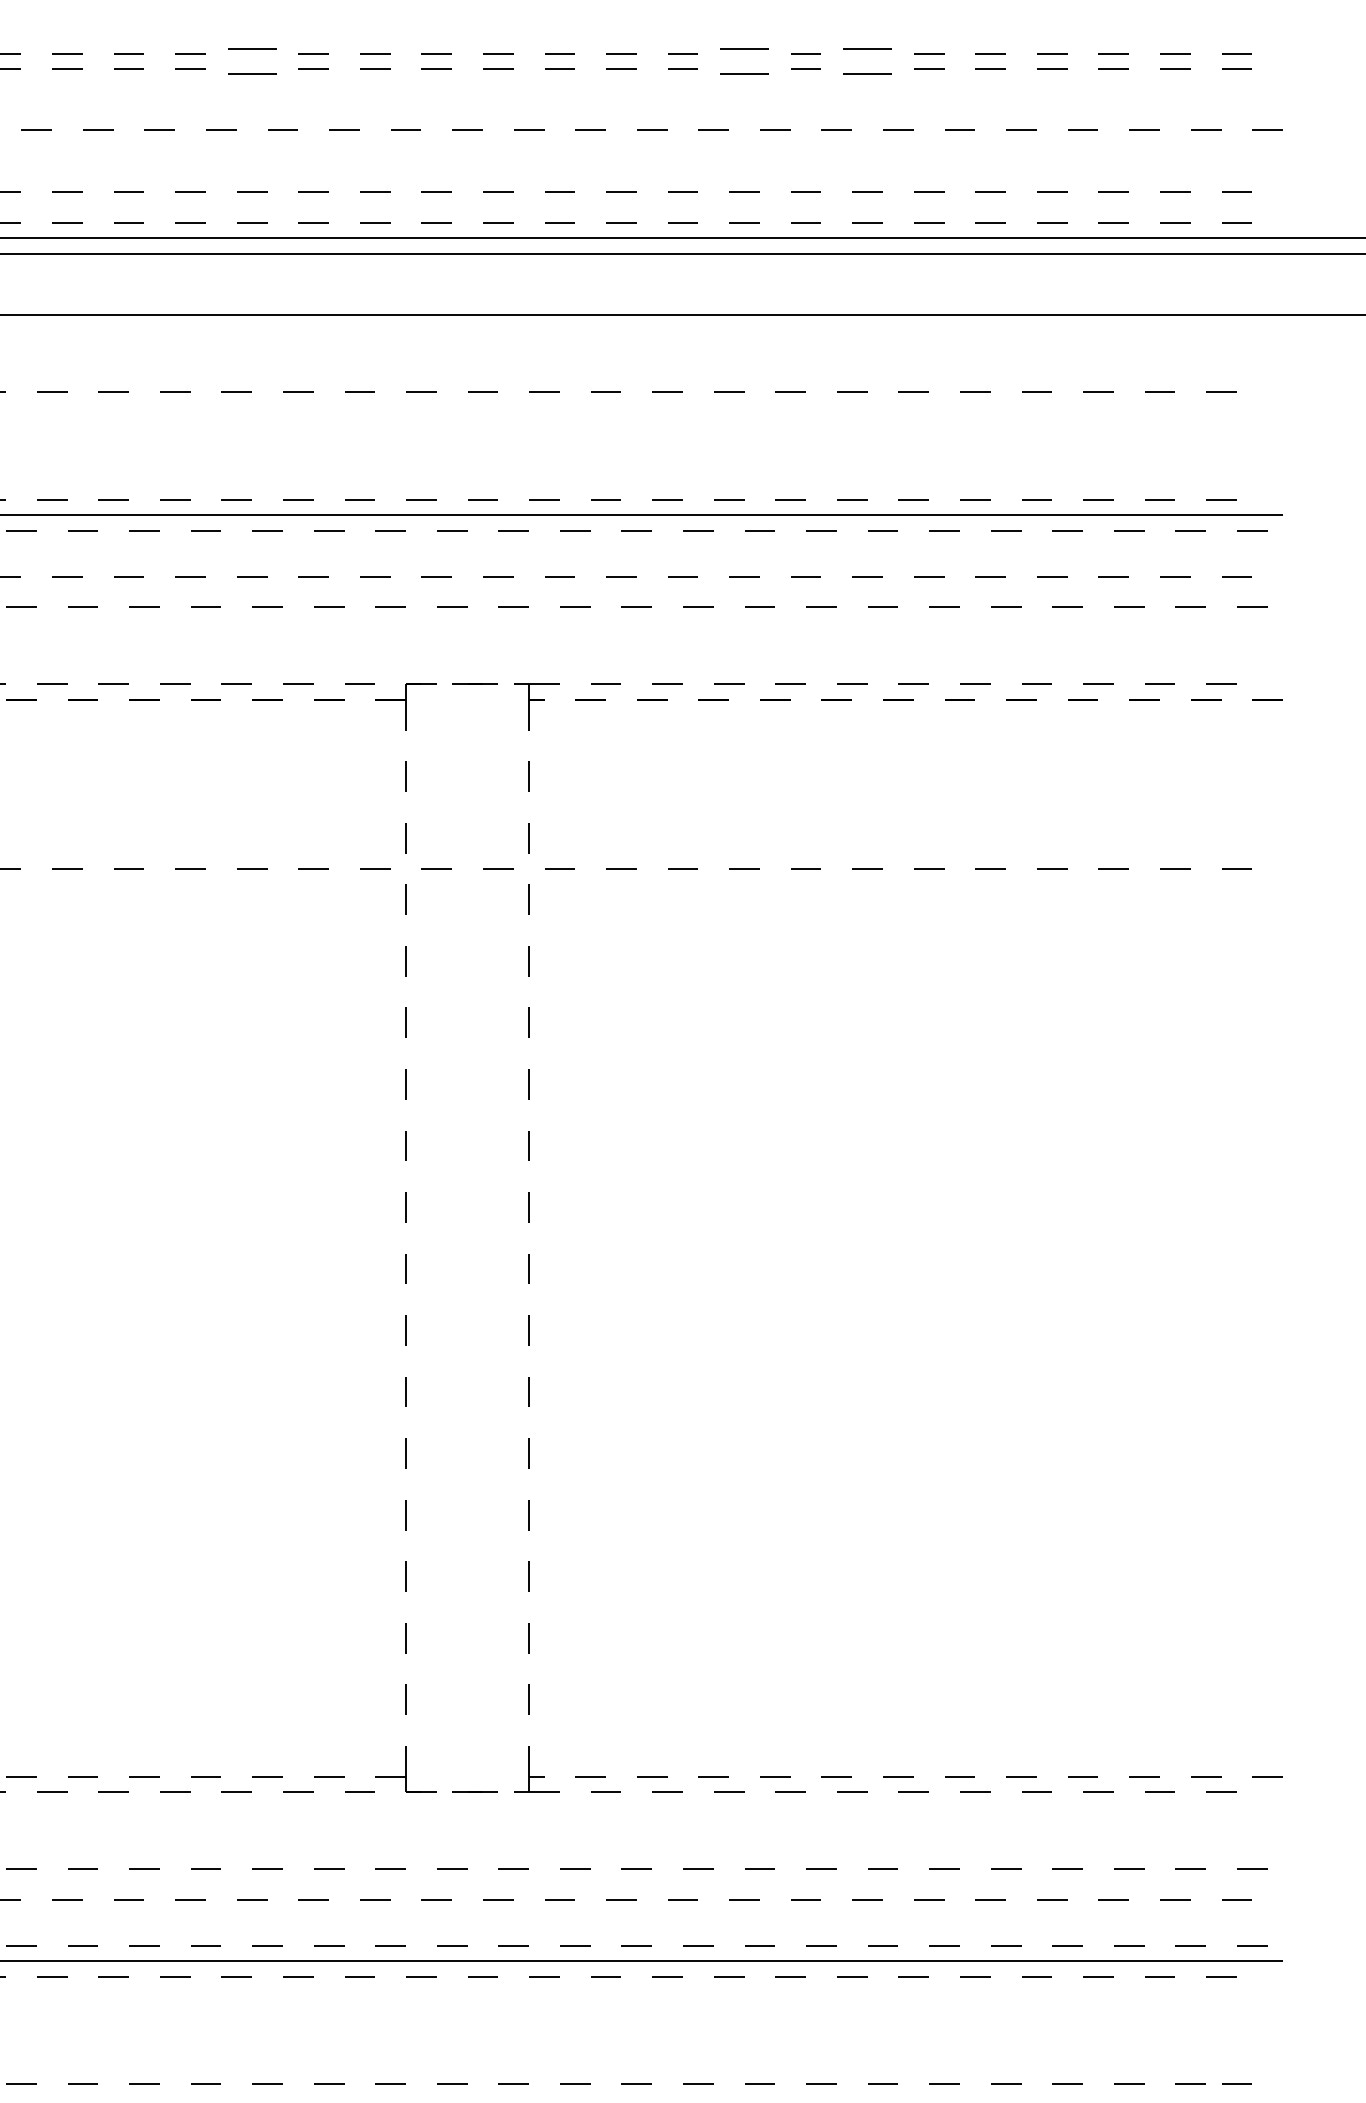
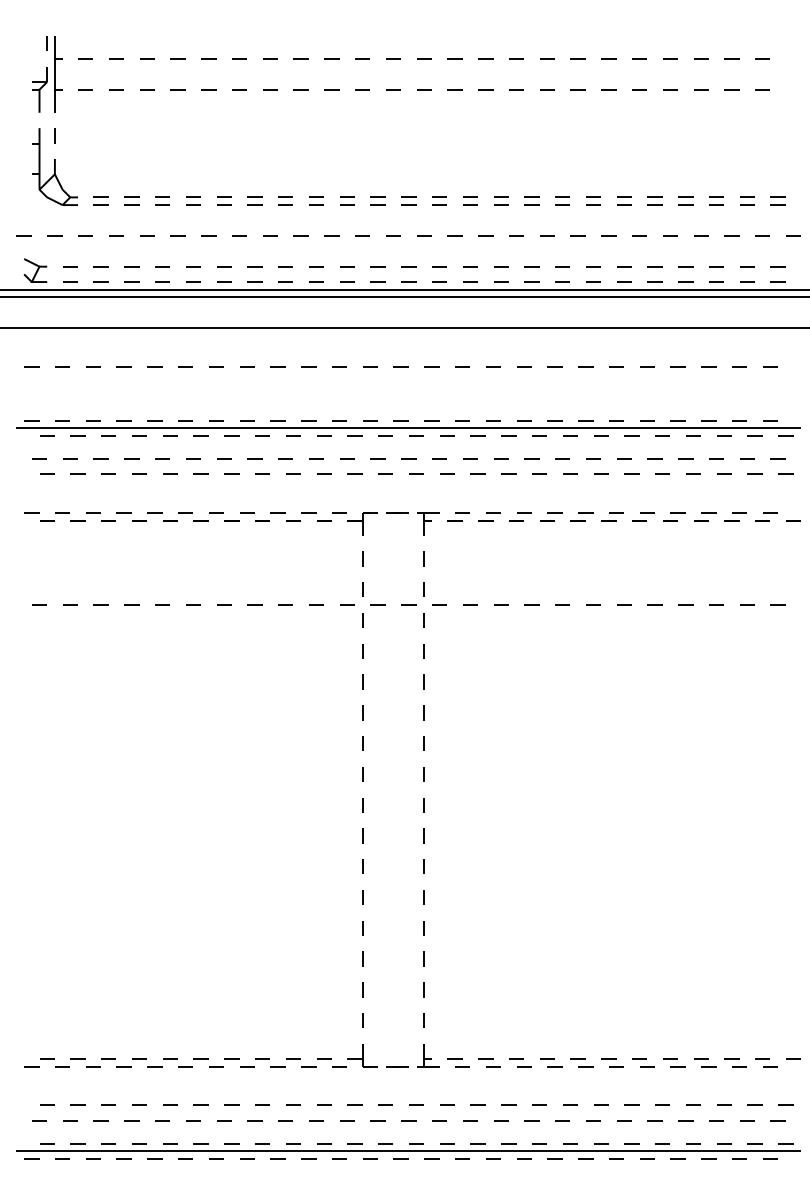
part: (251, 59) -> (285, 200), size x0.62
part: (743, 59) -> (531, 200), size x0.62
part: (867, 59) -> (593, 200), size x0.62

